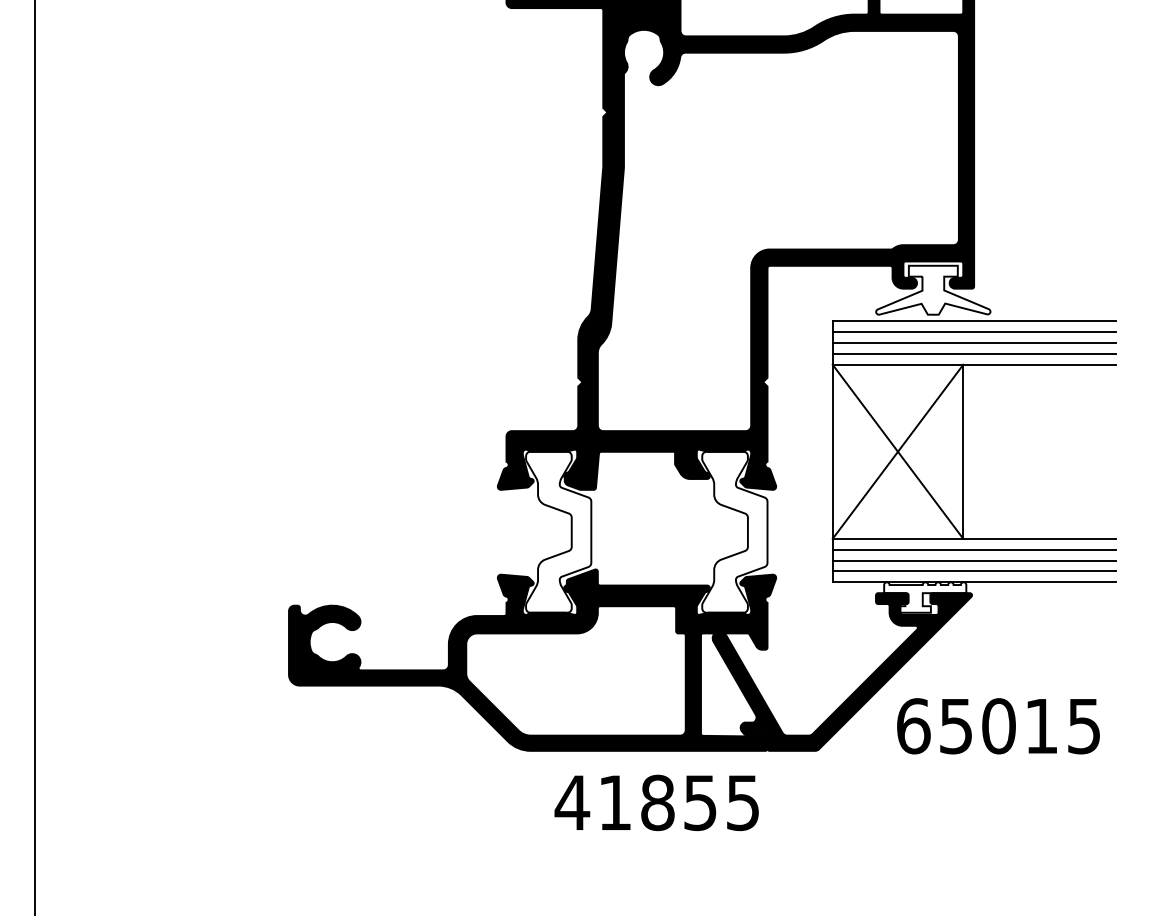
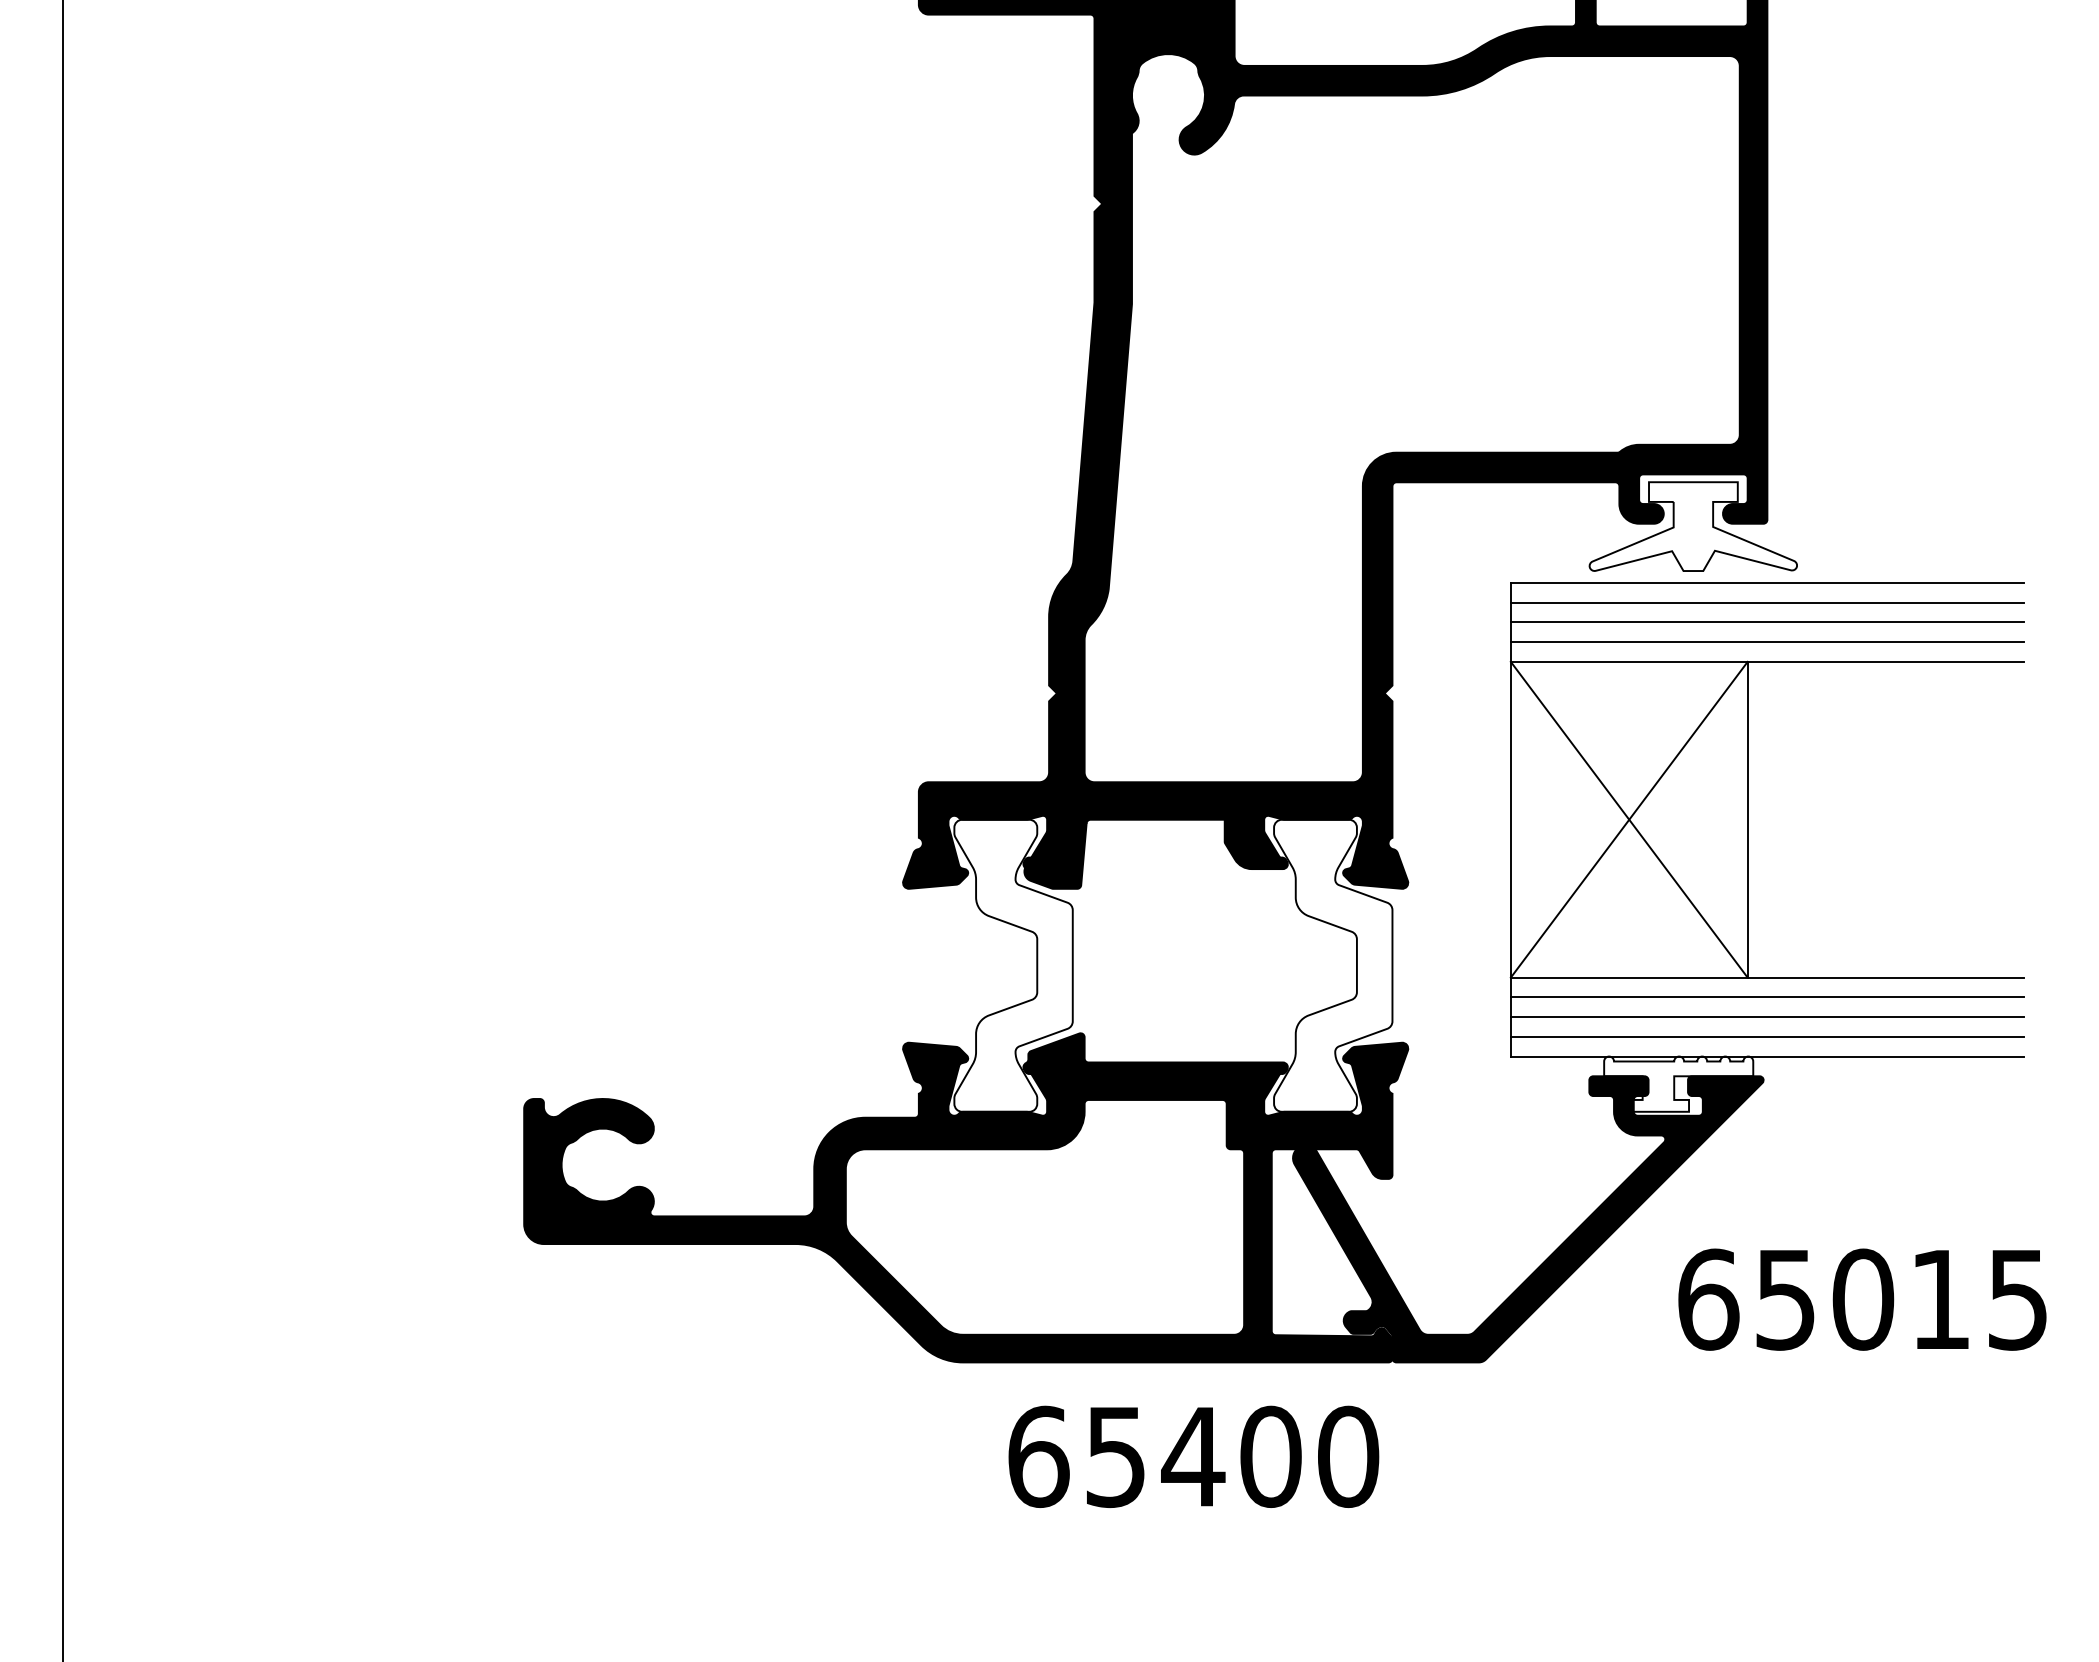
text: (998, 726) -> (1862, 1300), moved
text: (657, 802) -> (1192, 1456), 41855 -> 65400

